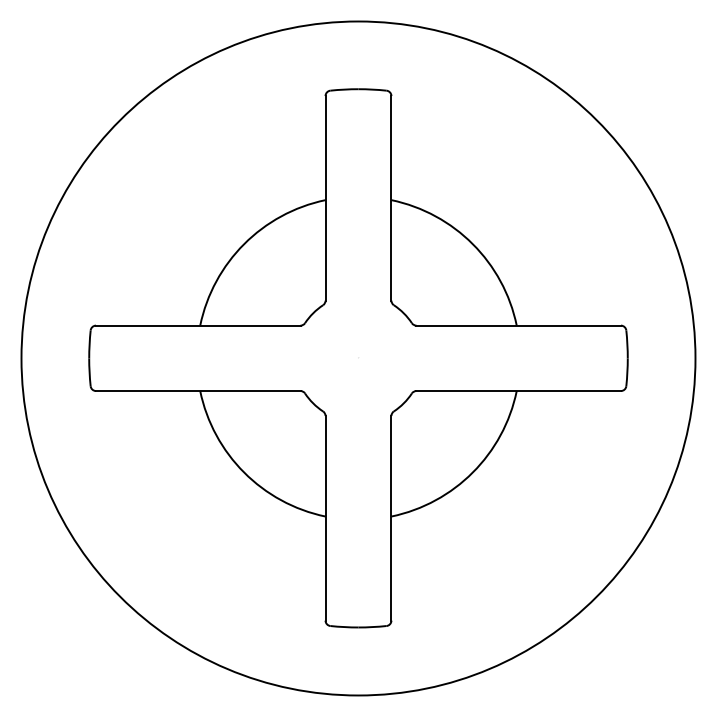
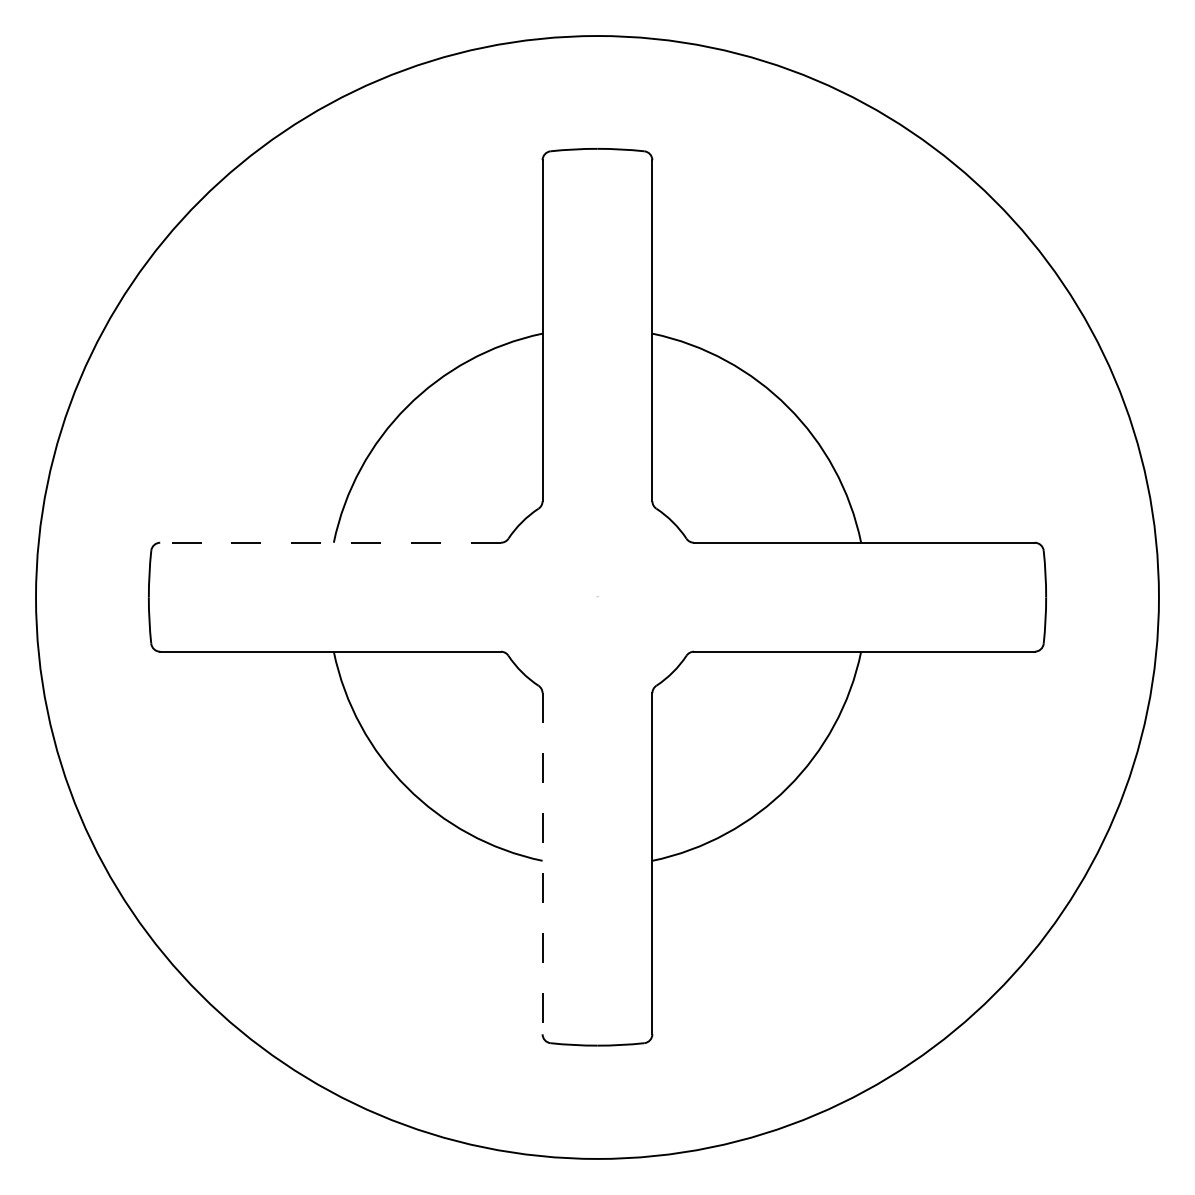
line: (197, 325) -> (329, 542), solid -> dashed
line: (325, 518) -> (542, 864), solid -> dashed

